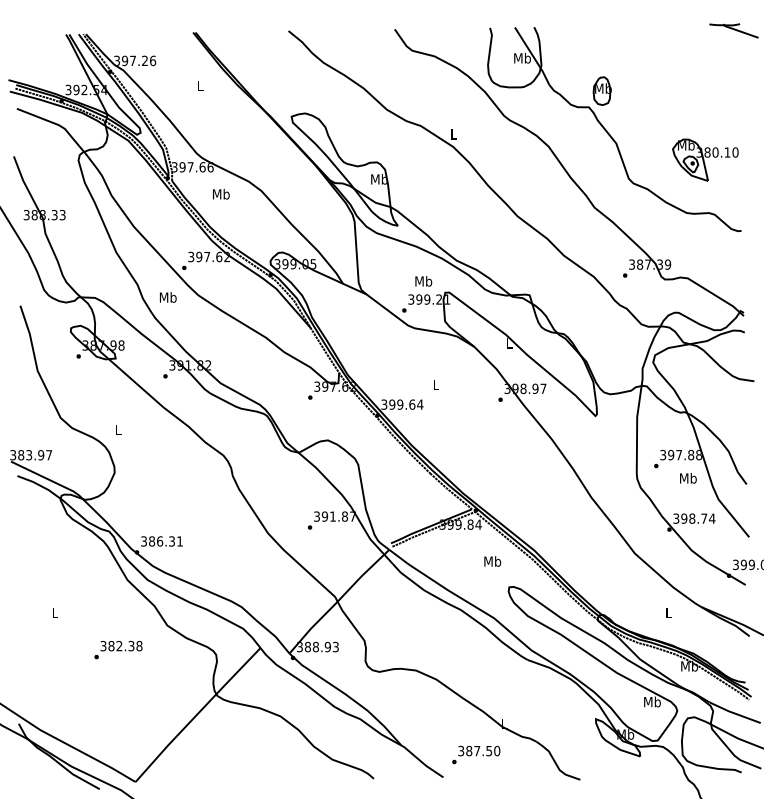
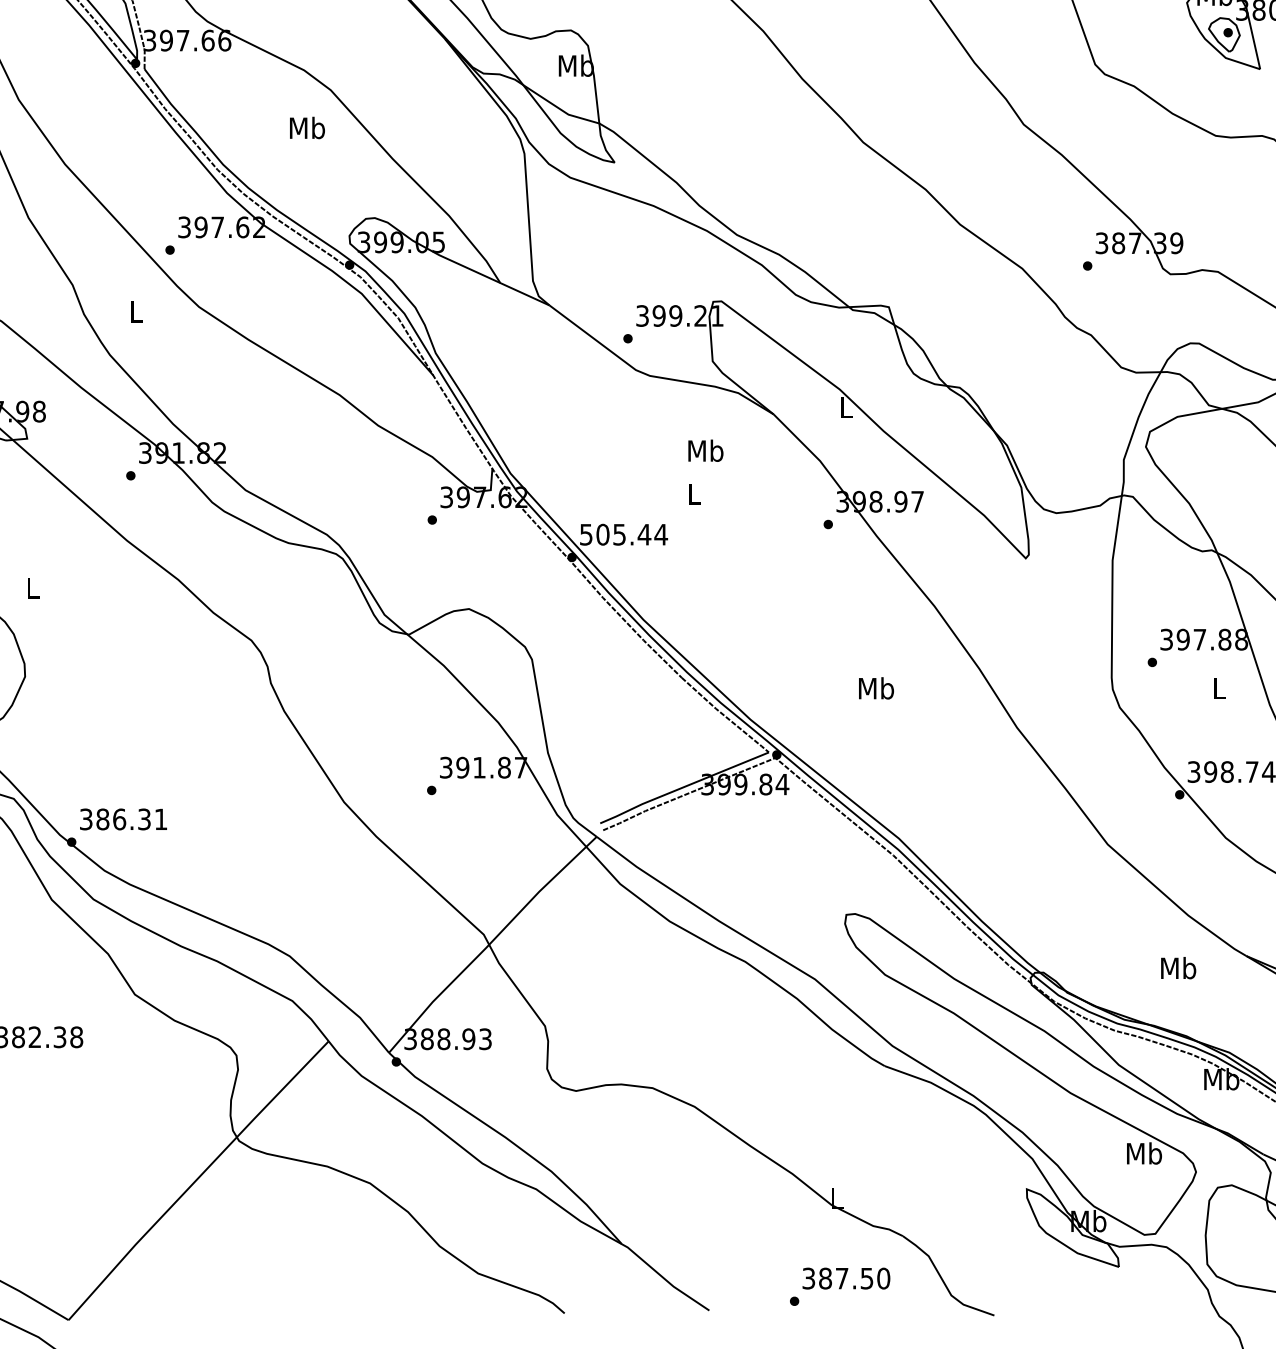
text: (221, 194) -> (307, 128), moved
text: (423, 281) -> (705, 451), moved
text: (167, 297) -> (135, 311), Mb -> L
text: (398, 404) -> (615, 534), 399.64 -> 505.44
text: (688, 478) -> (1219, 688), Mb -> L
text: (492, 561) -> (875, 688), moved
text: (668, 612) -> (1177, 967), L -> Mb
text: (476, 754) -> (840, 1285), moved

